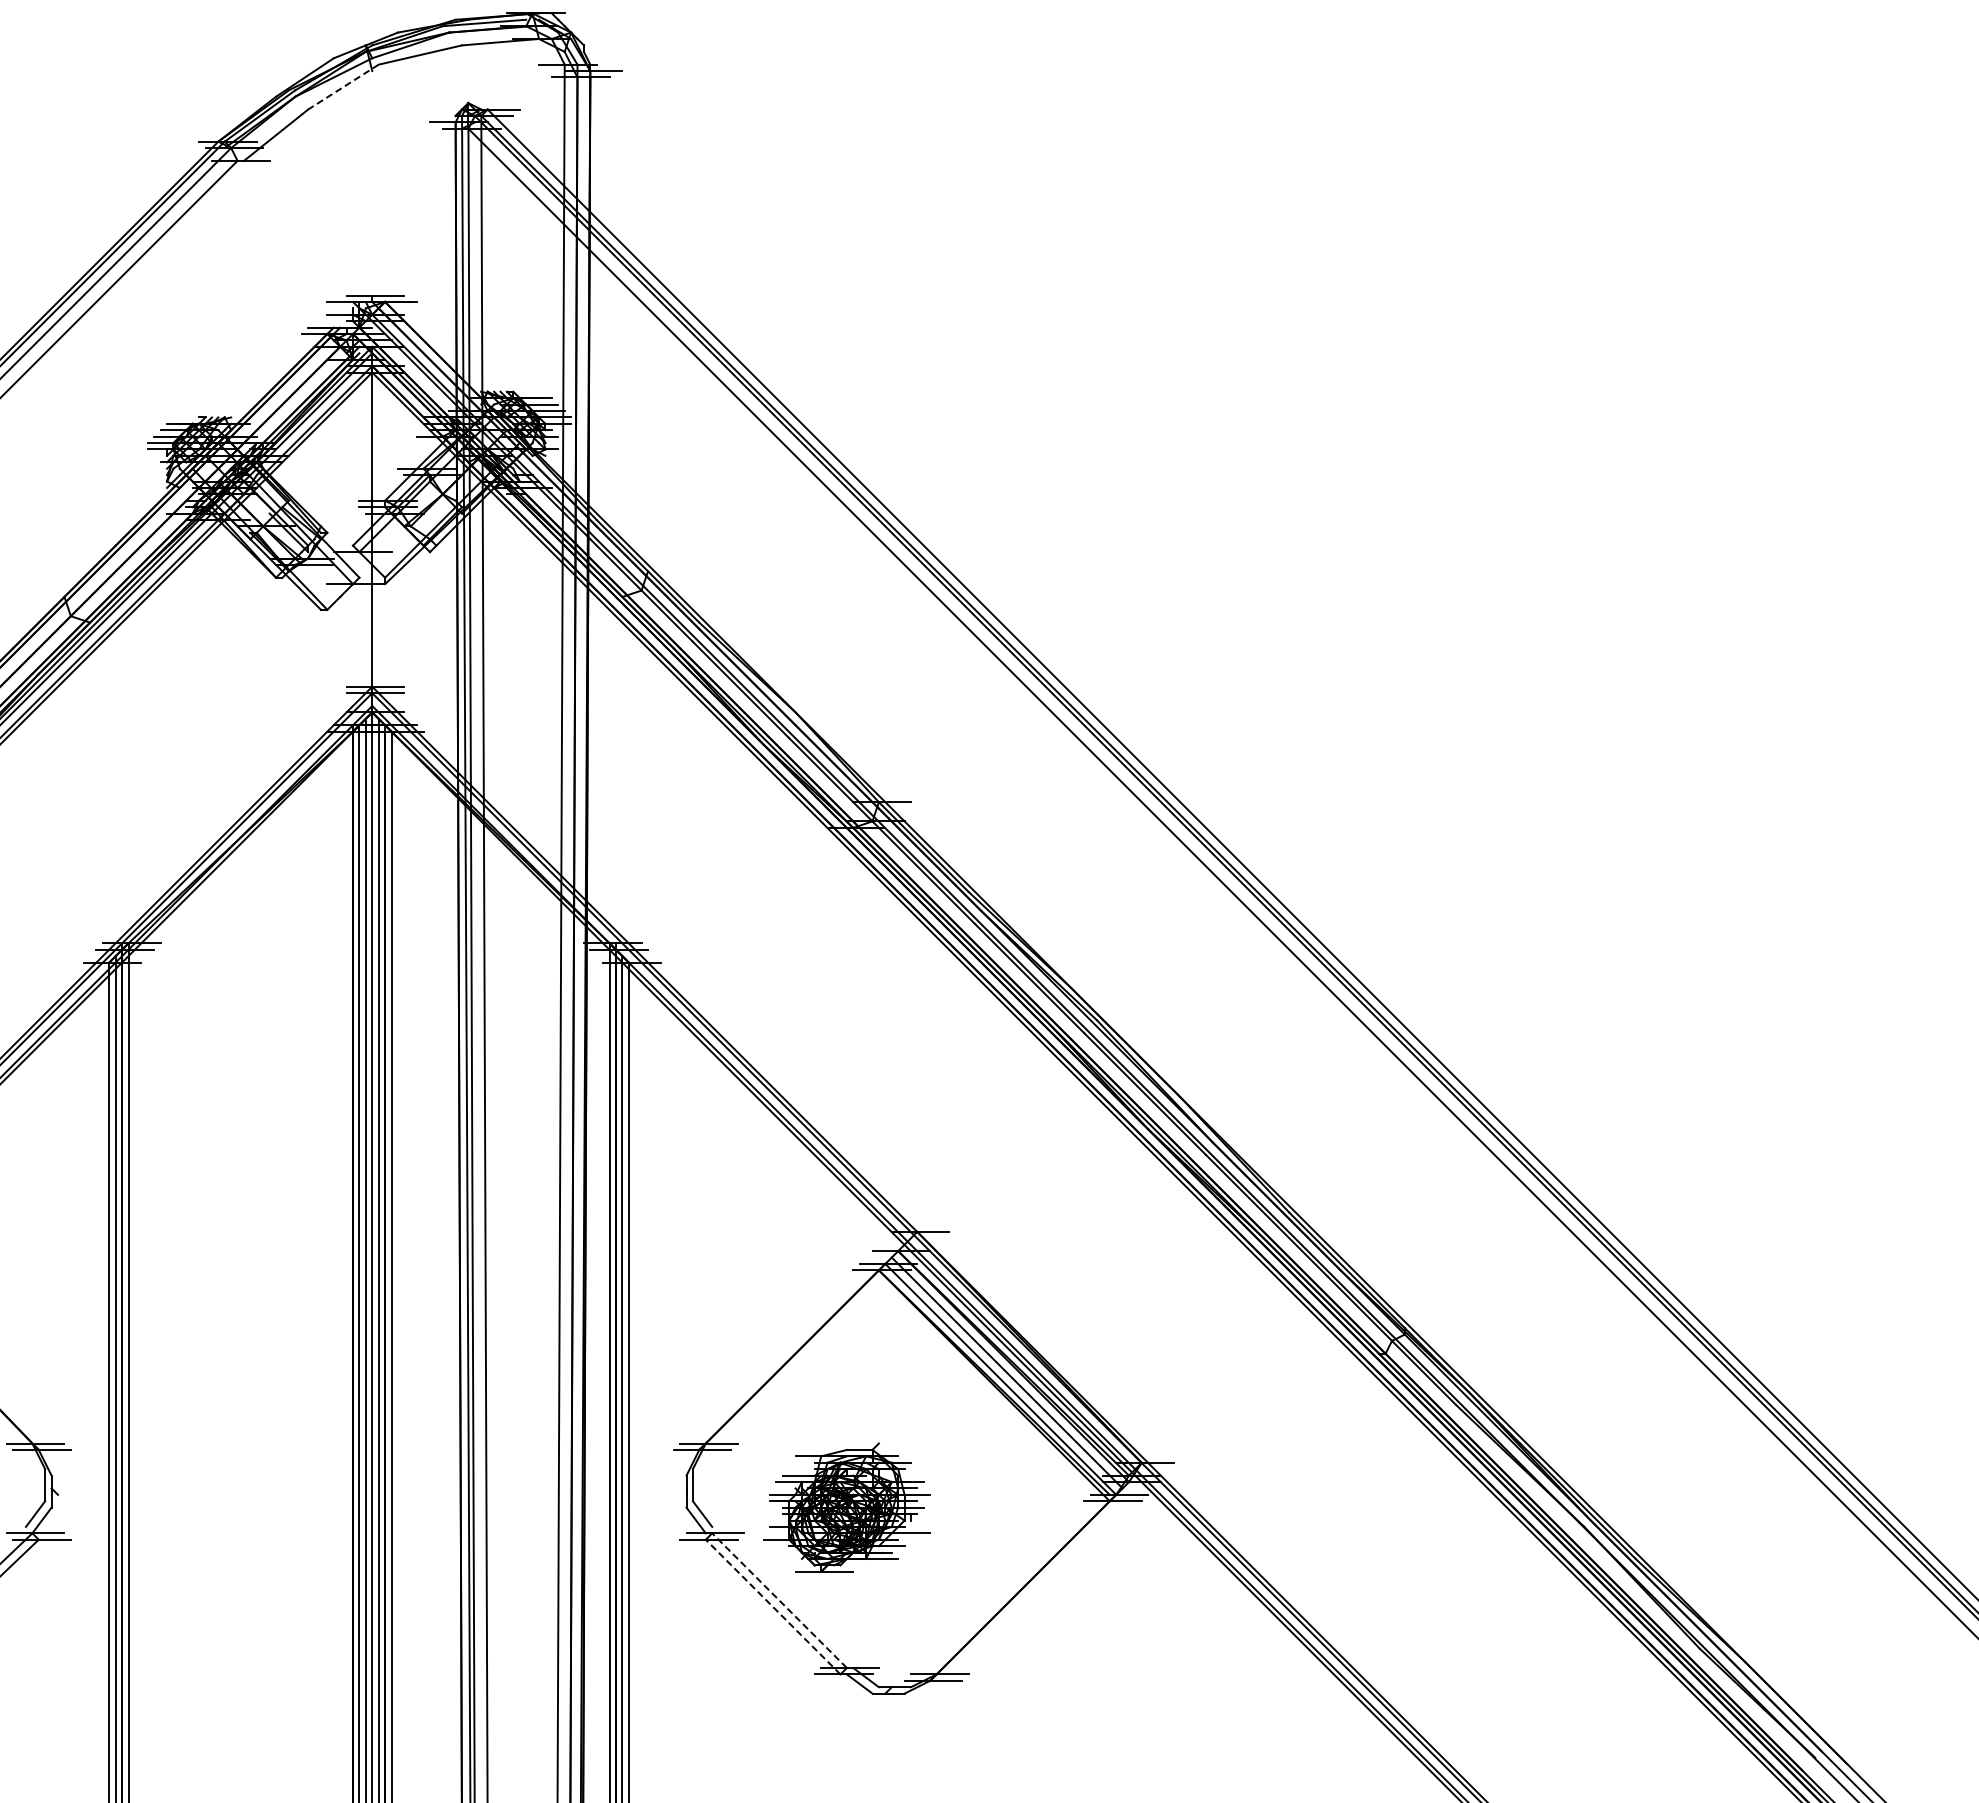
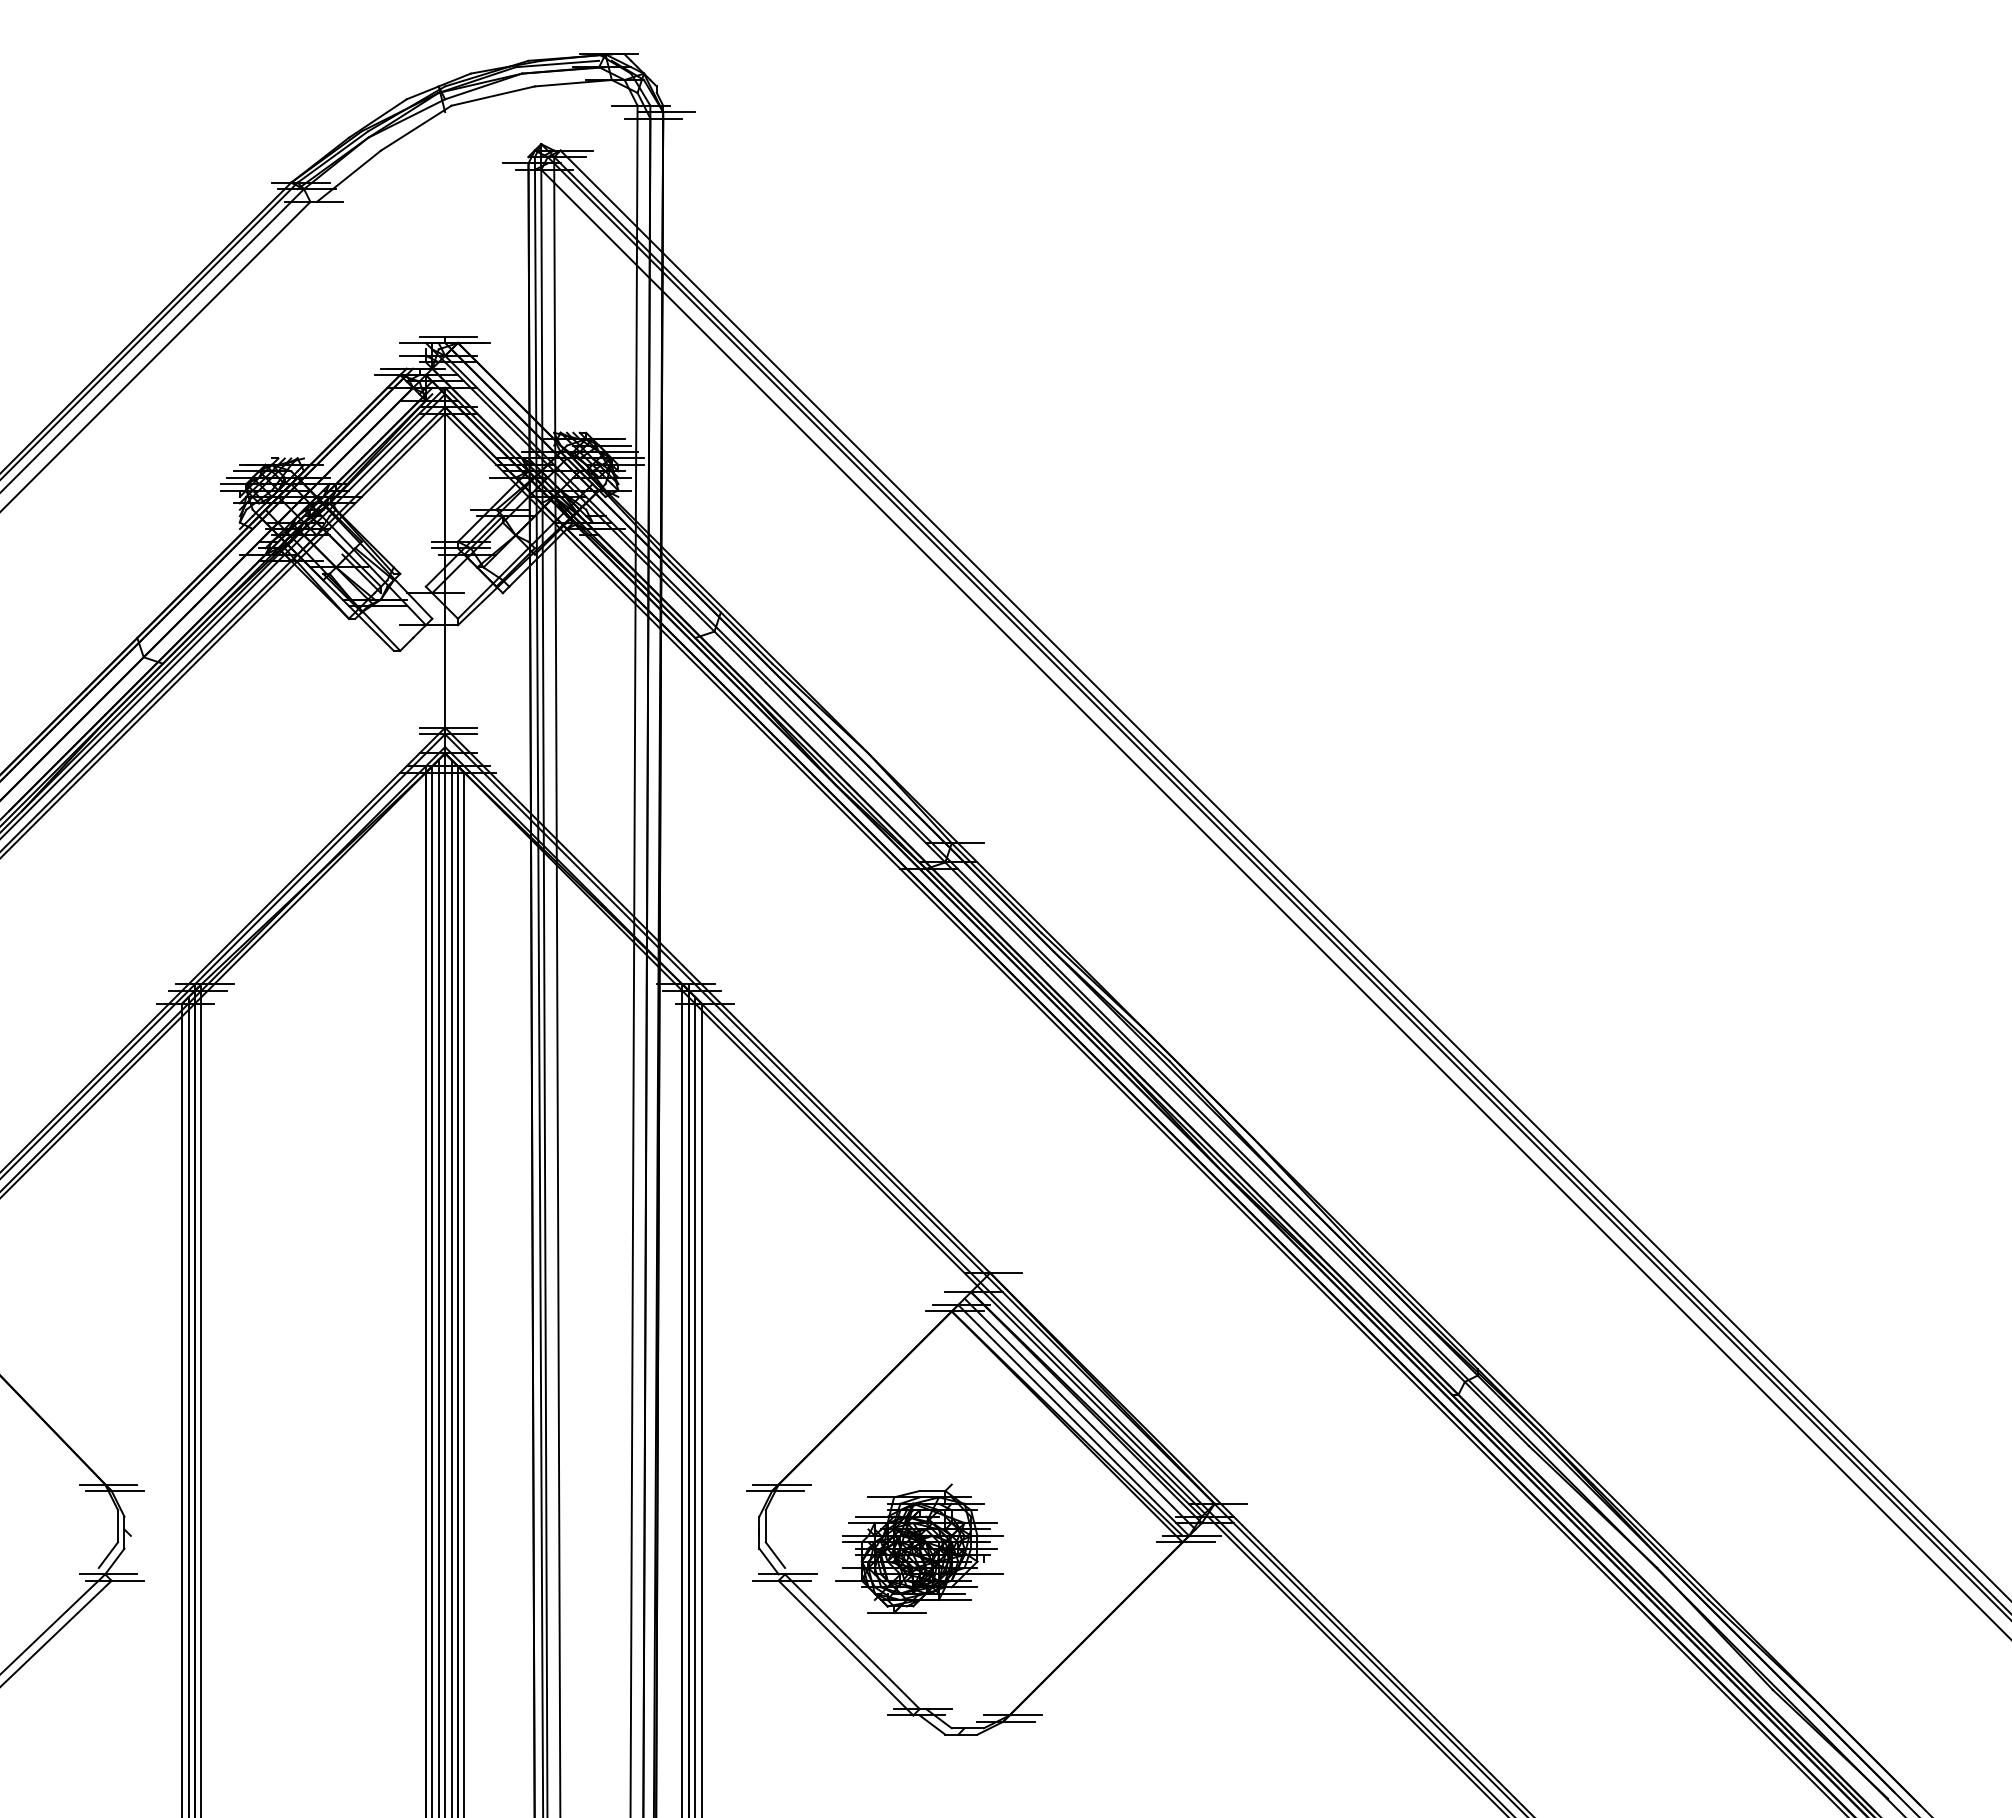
line: (343, 87) -> (416, 128), dashed -> solid
line: (779, 1600) -> (852, 1641), dashed -> solid
line: (772, 1606) -> (845, 1647), dashed -> solid

